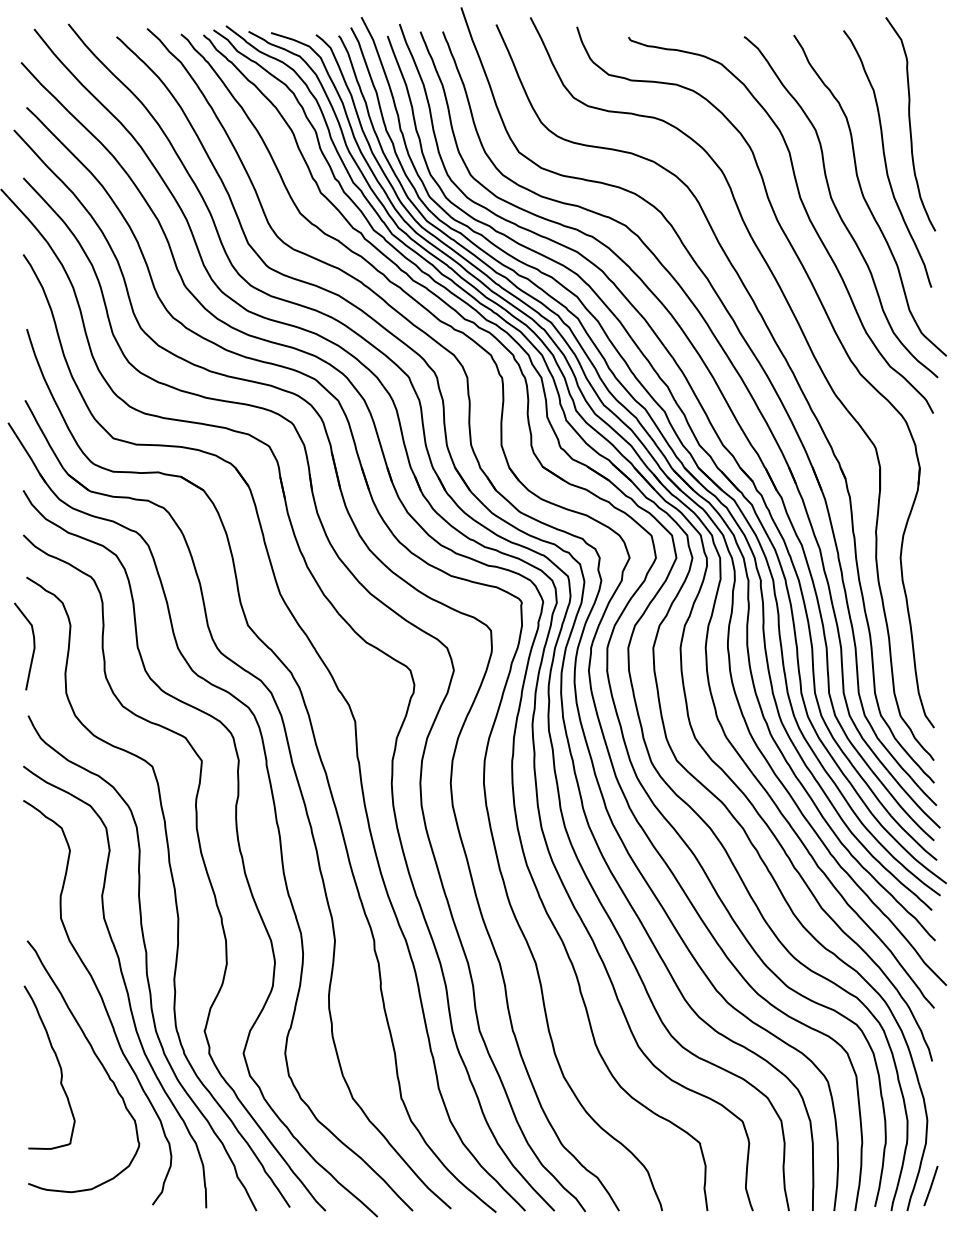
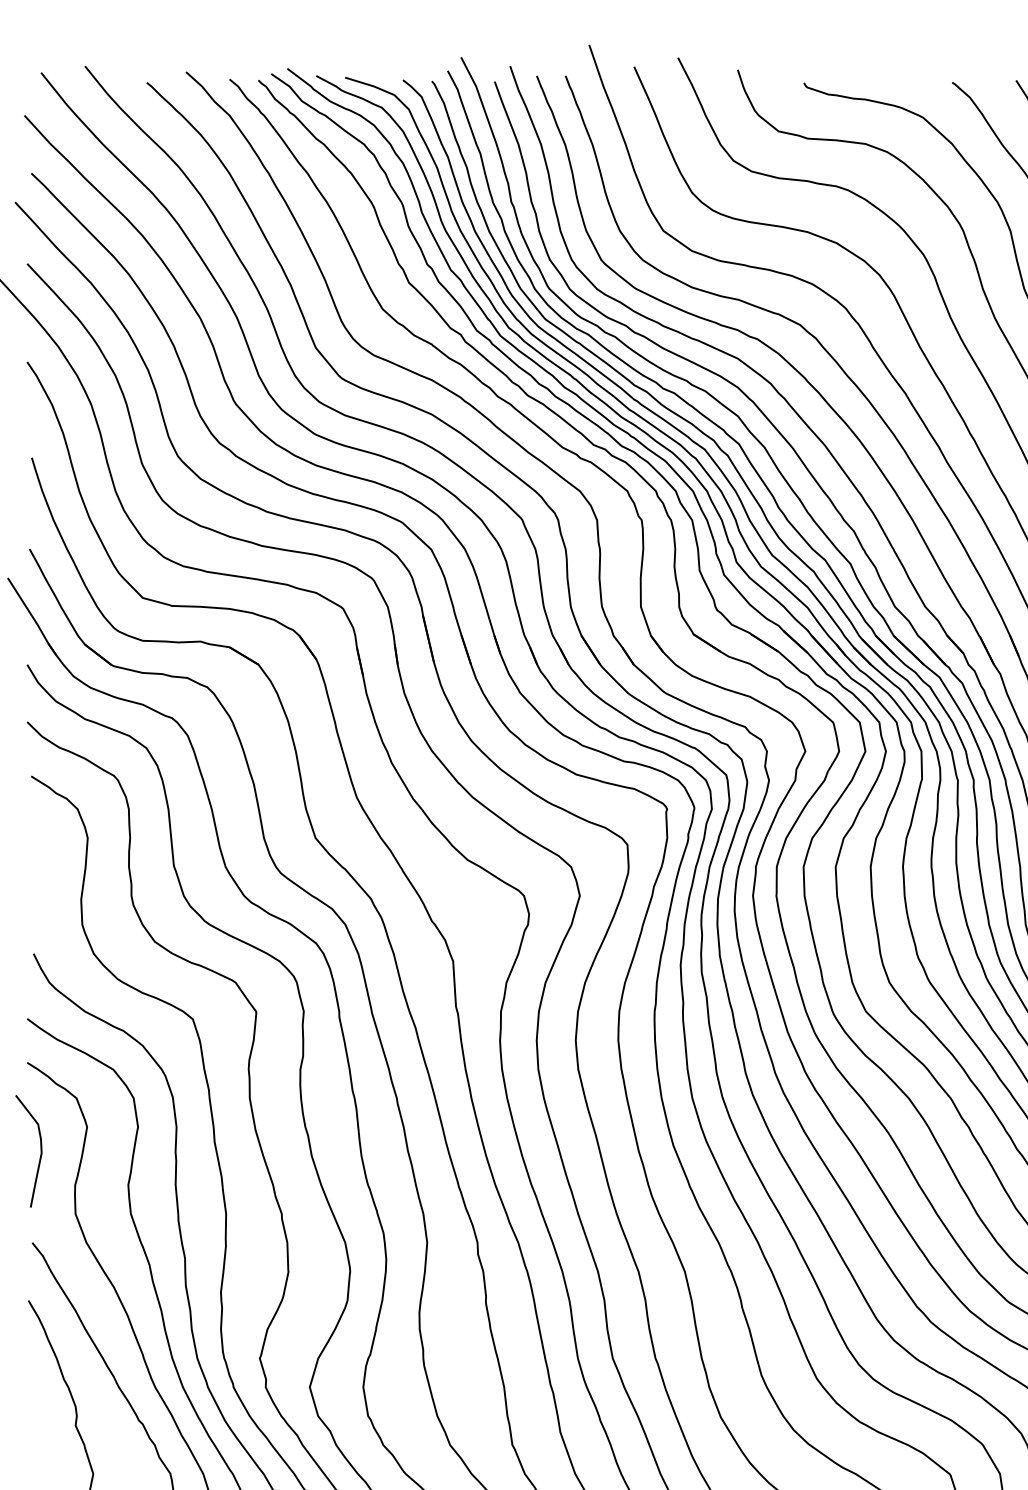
curve: (33, 646) -> (40, 1151), moved

